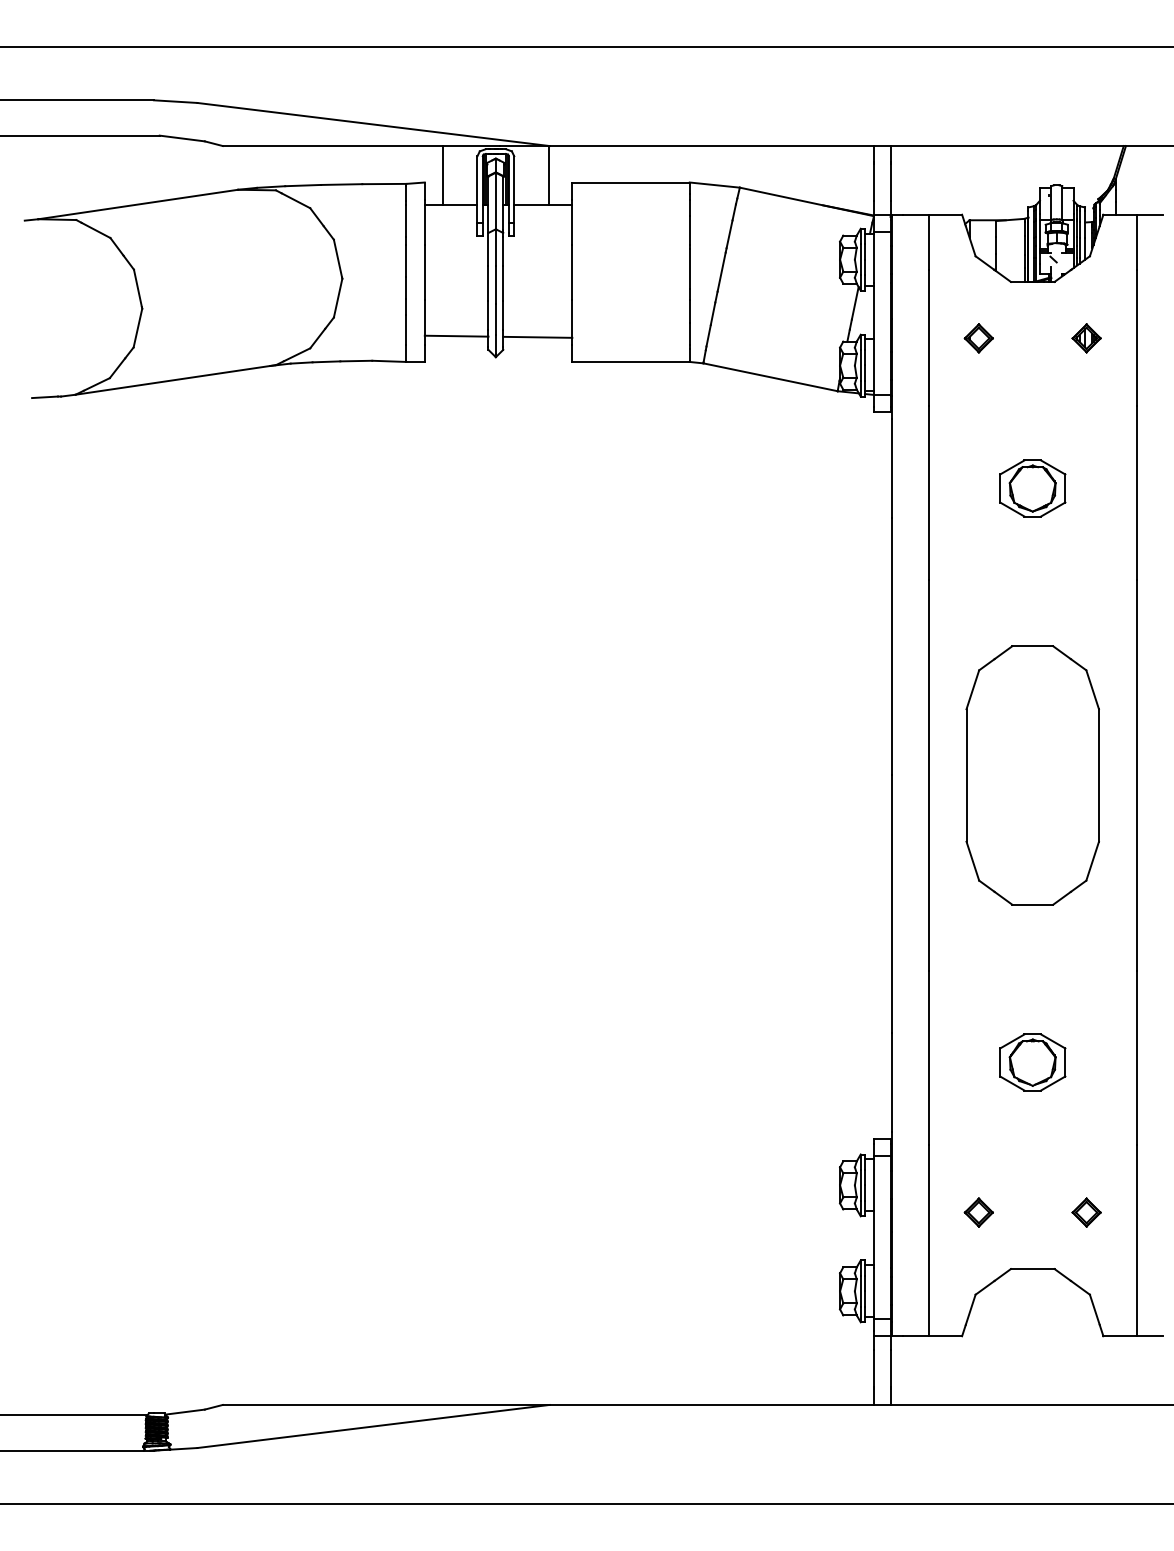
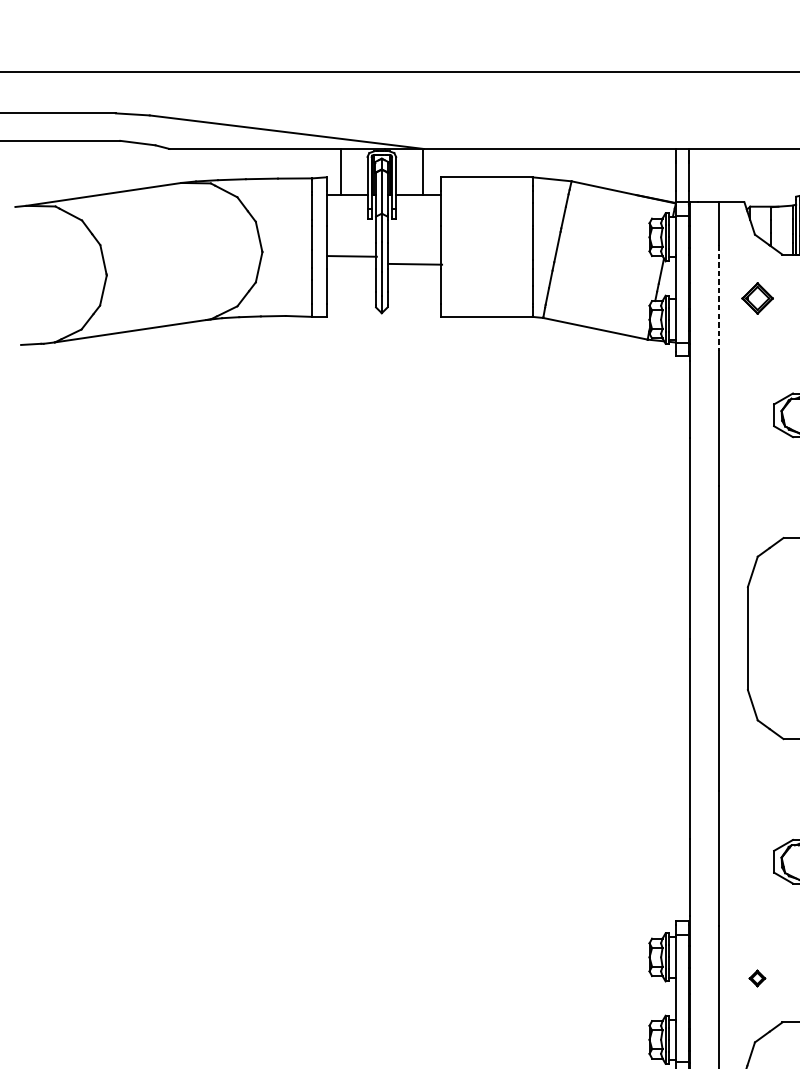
line: (456, 335) -> (351, 255), moved
line: (537, 336) -> (414, 263), moved
line: (929, 338) -> (719, 298), solid -> dashed
part: (978, 338) -> (757, 298), size x1.4
part: (978, 1212) -> (757, 978), size x0.7

